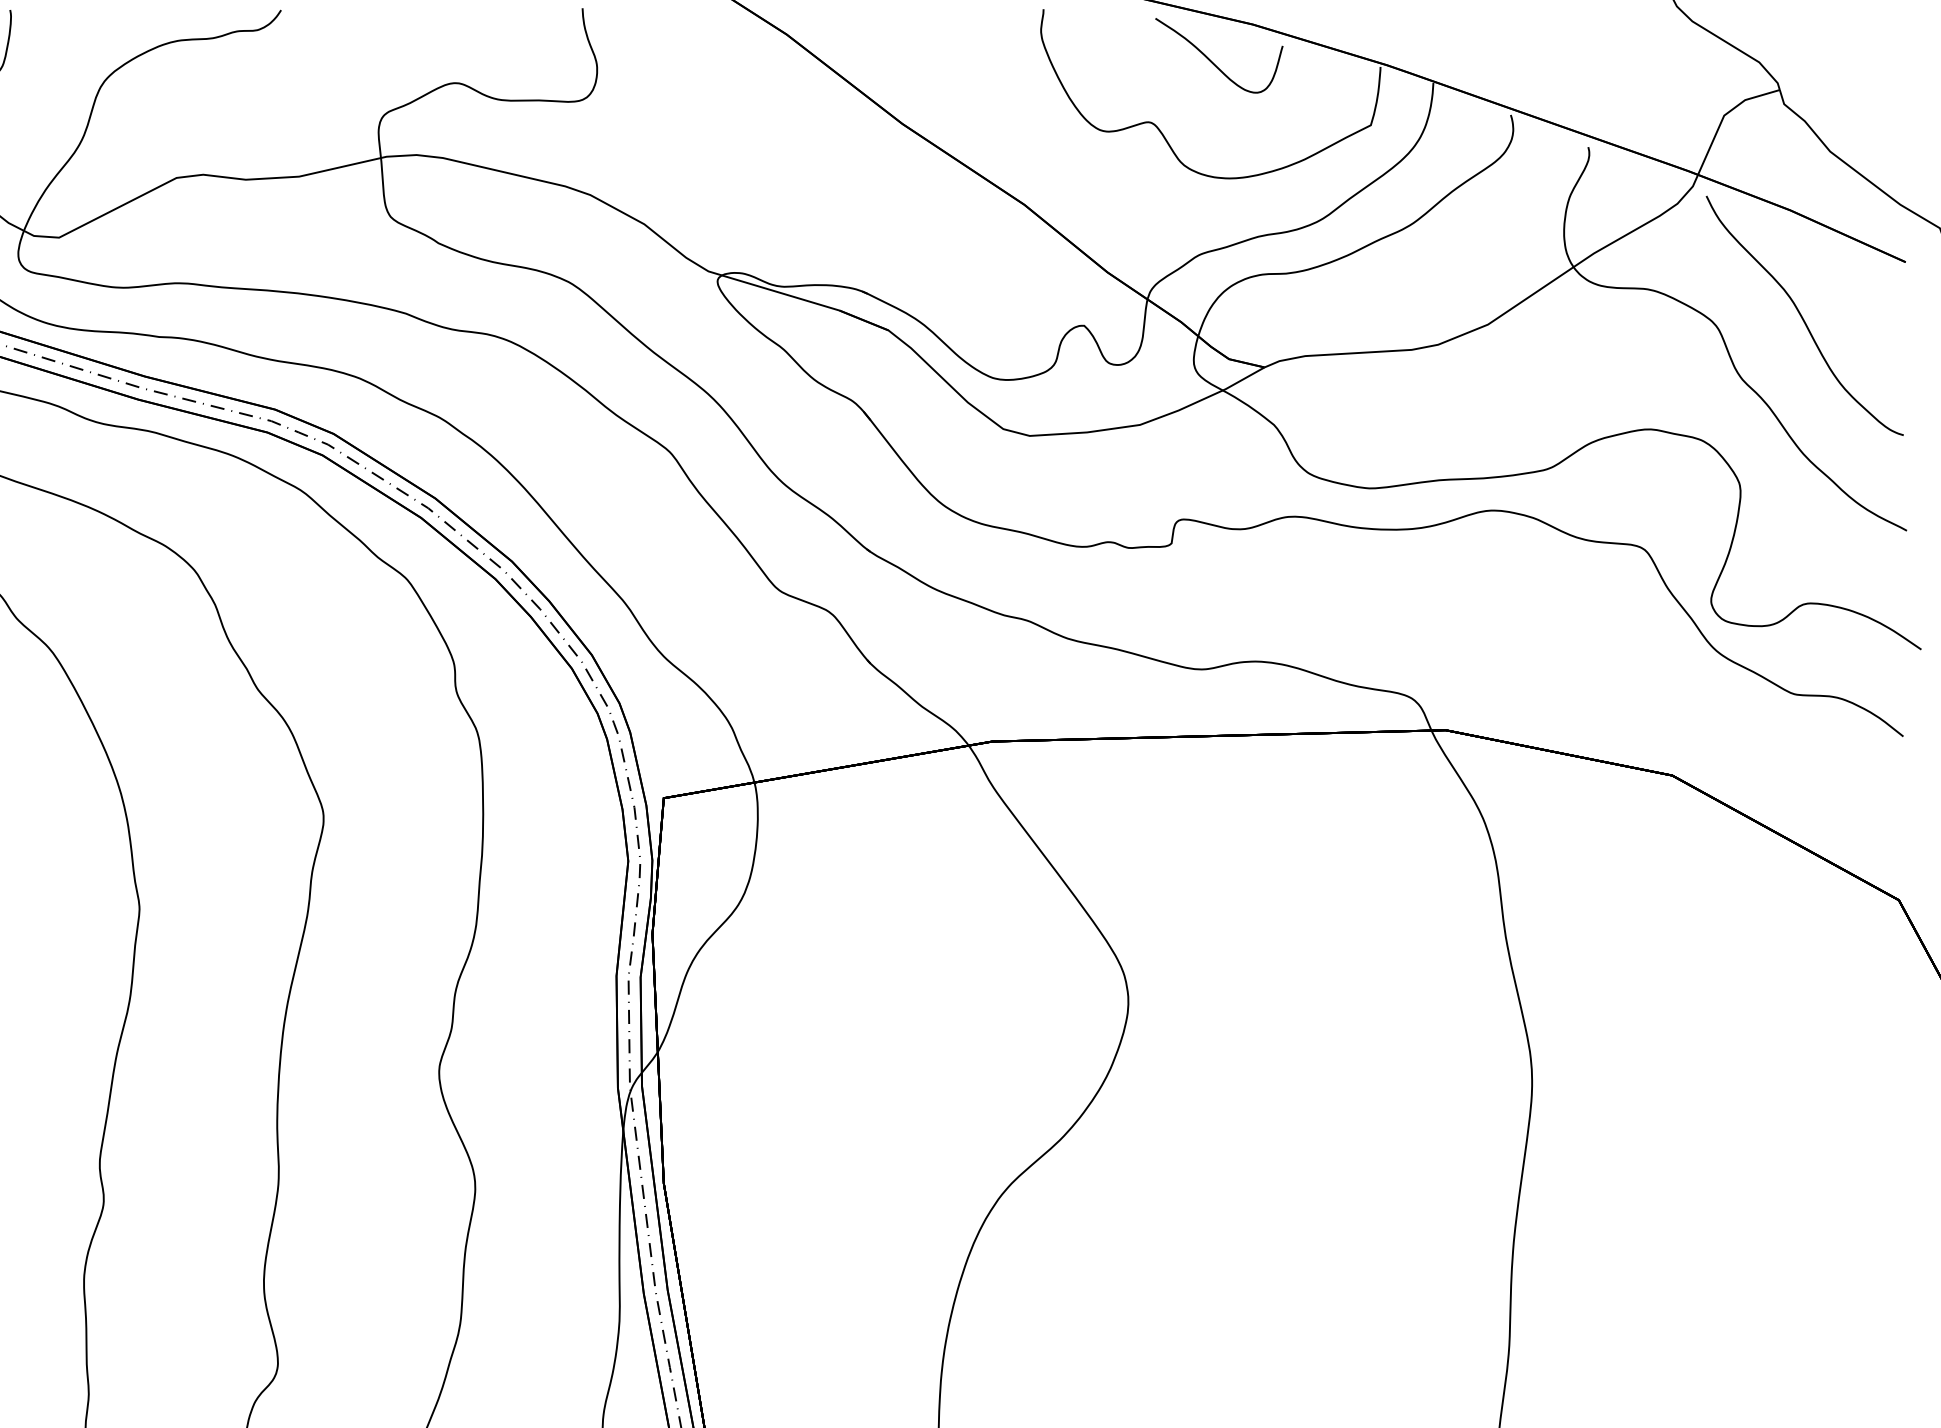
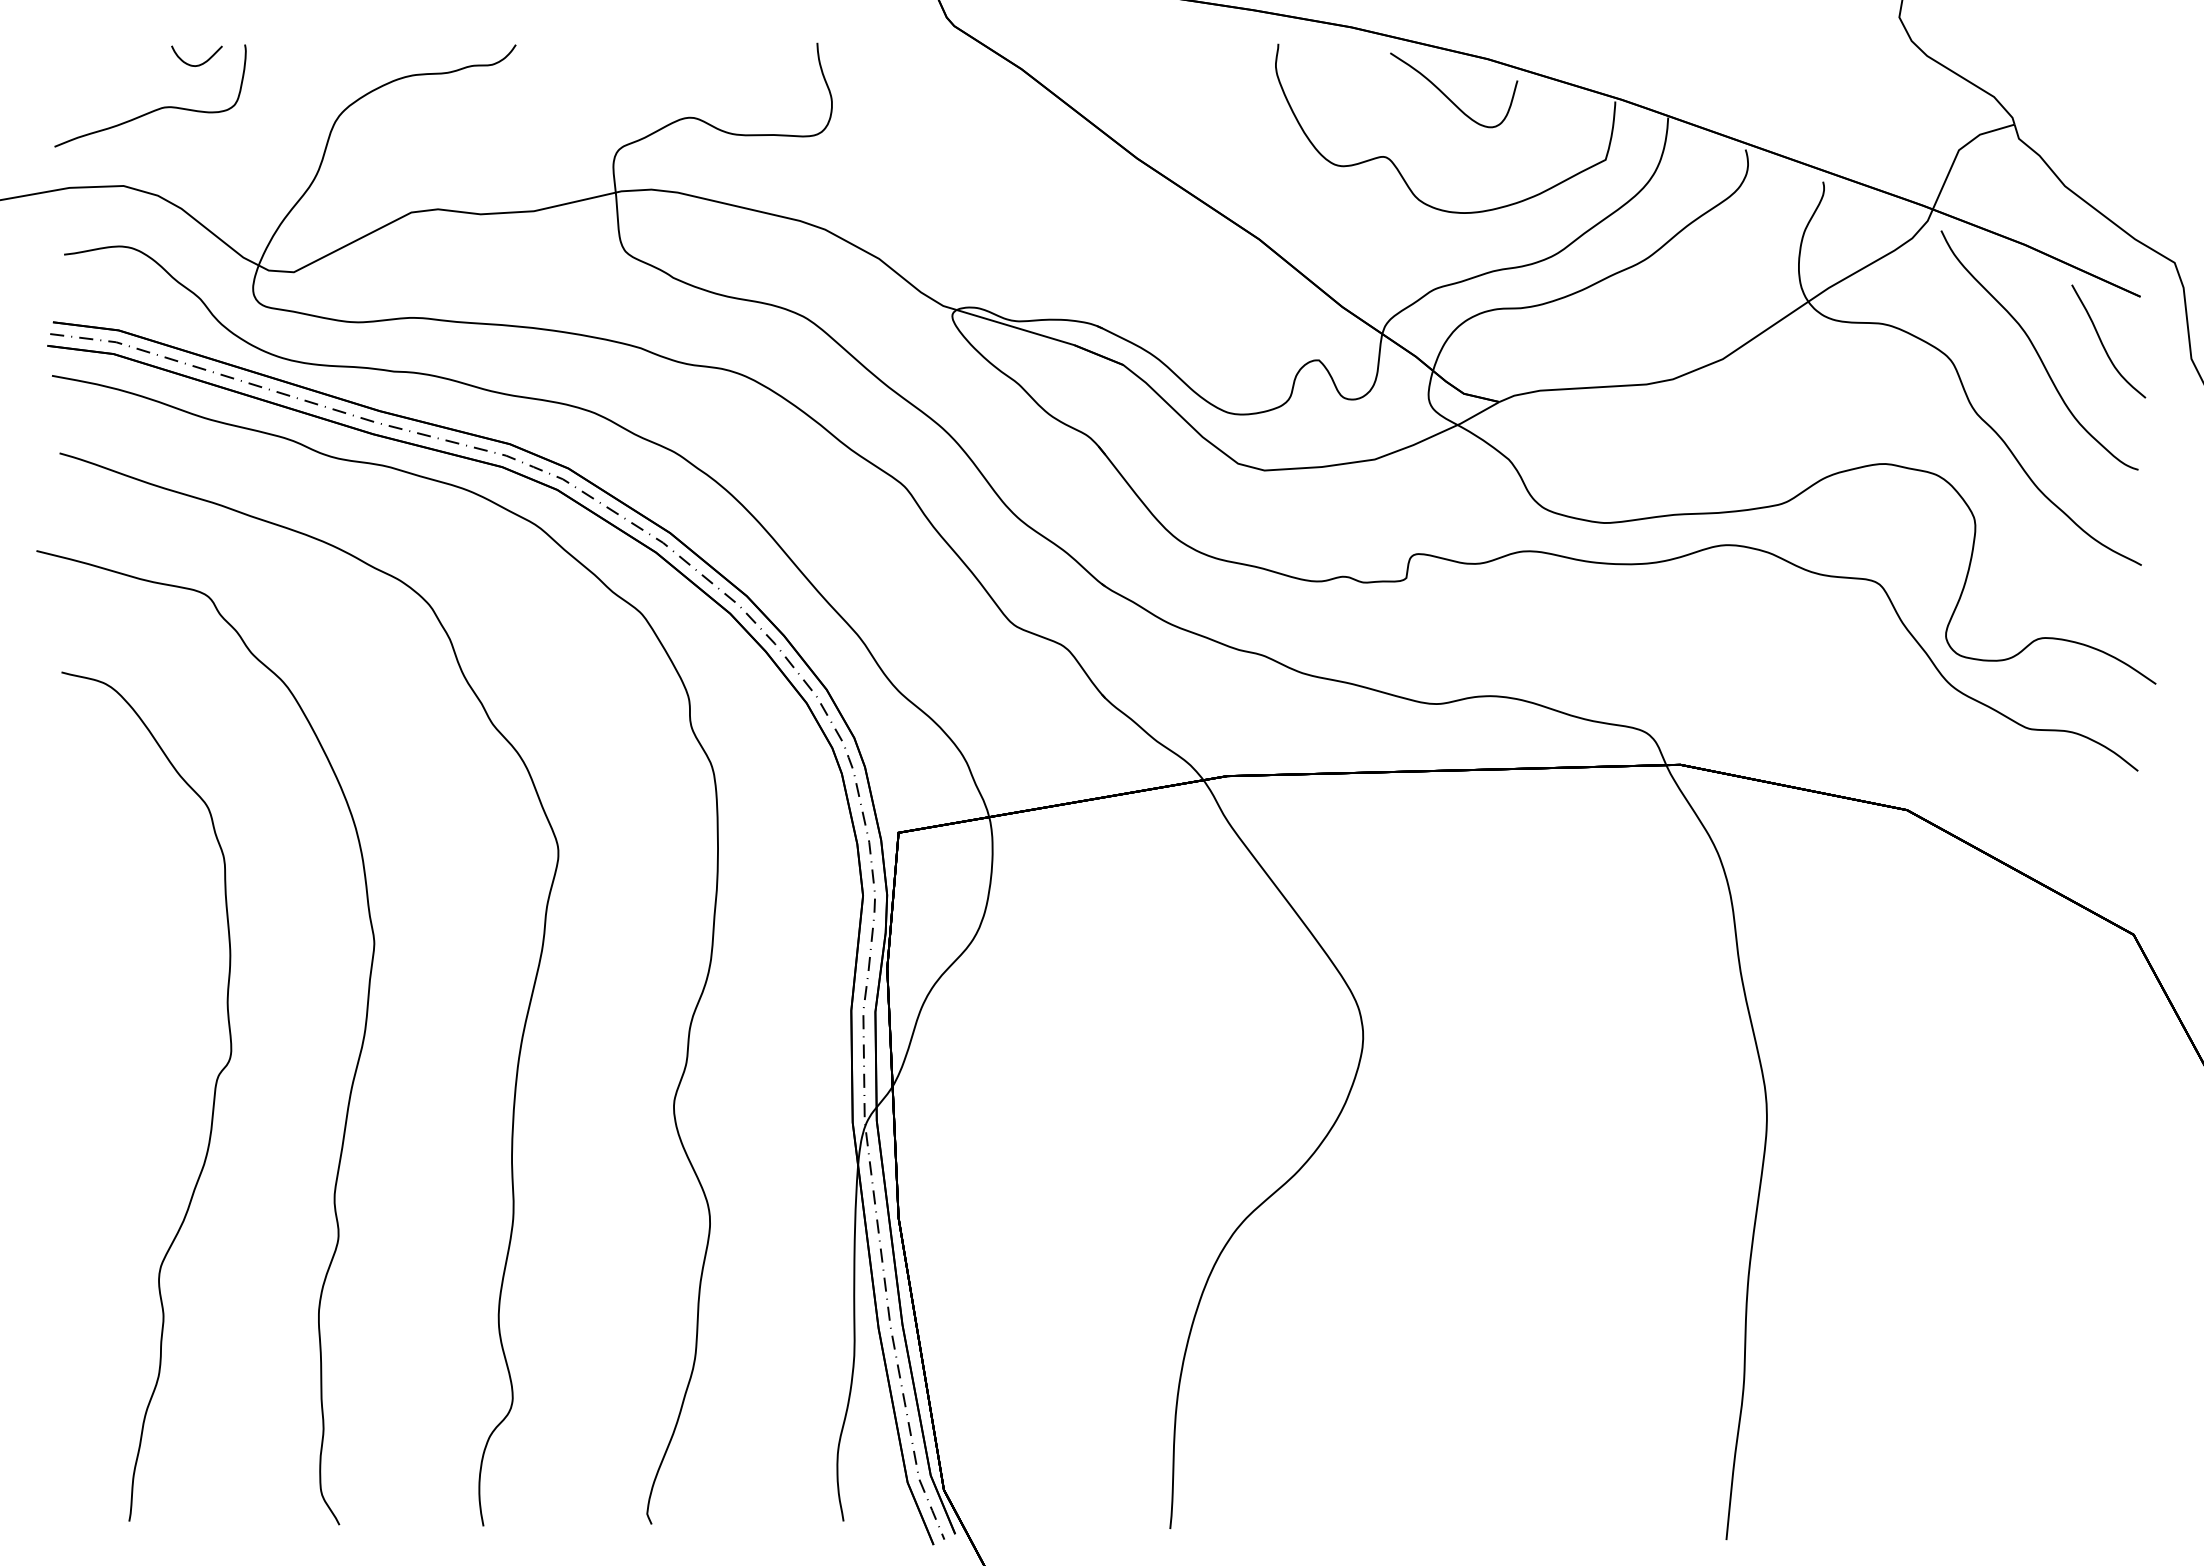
curve: (1868, 309) -> (2103, 344), added

